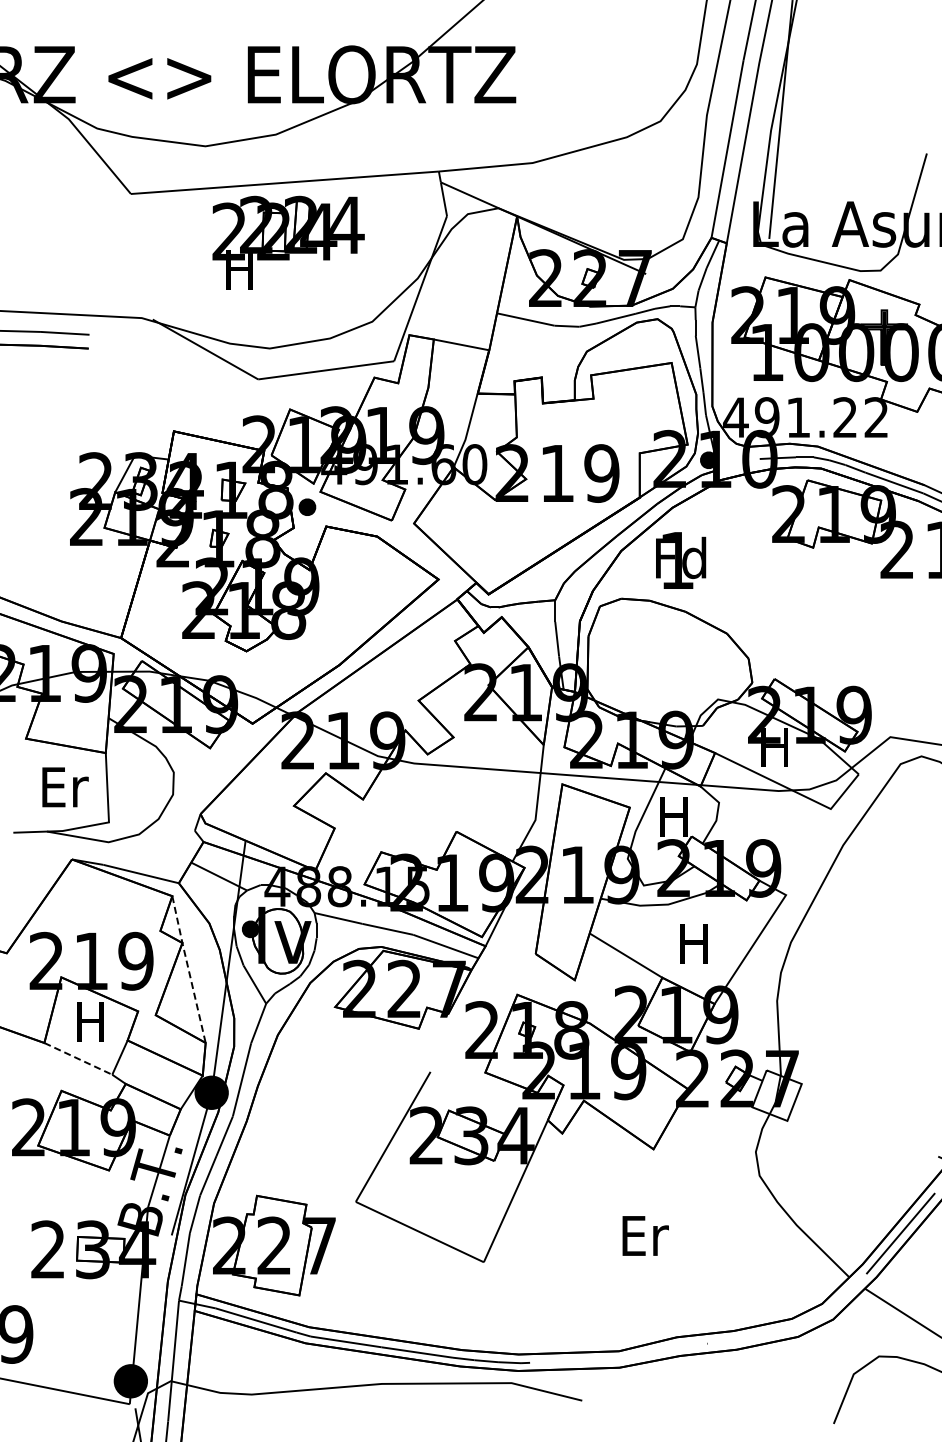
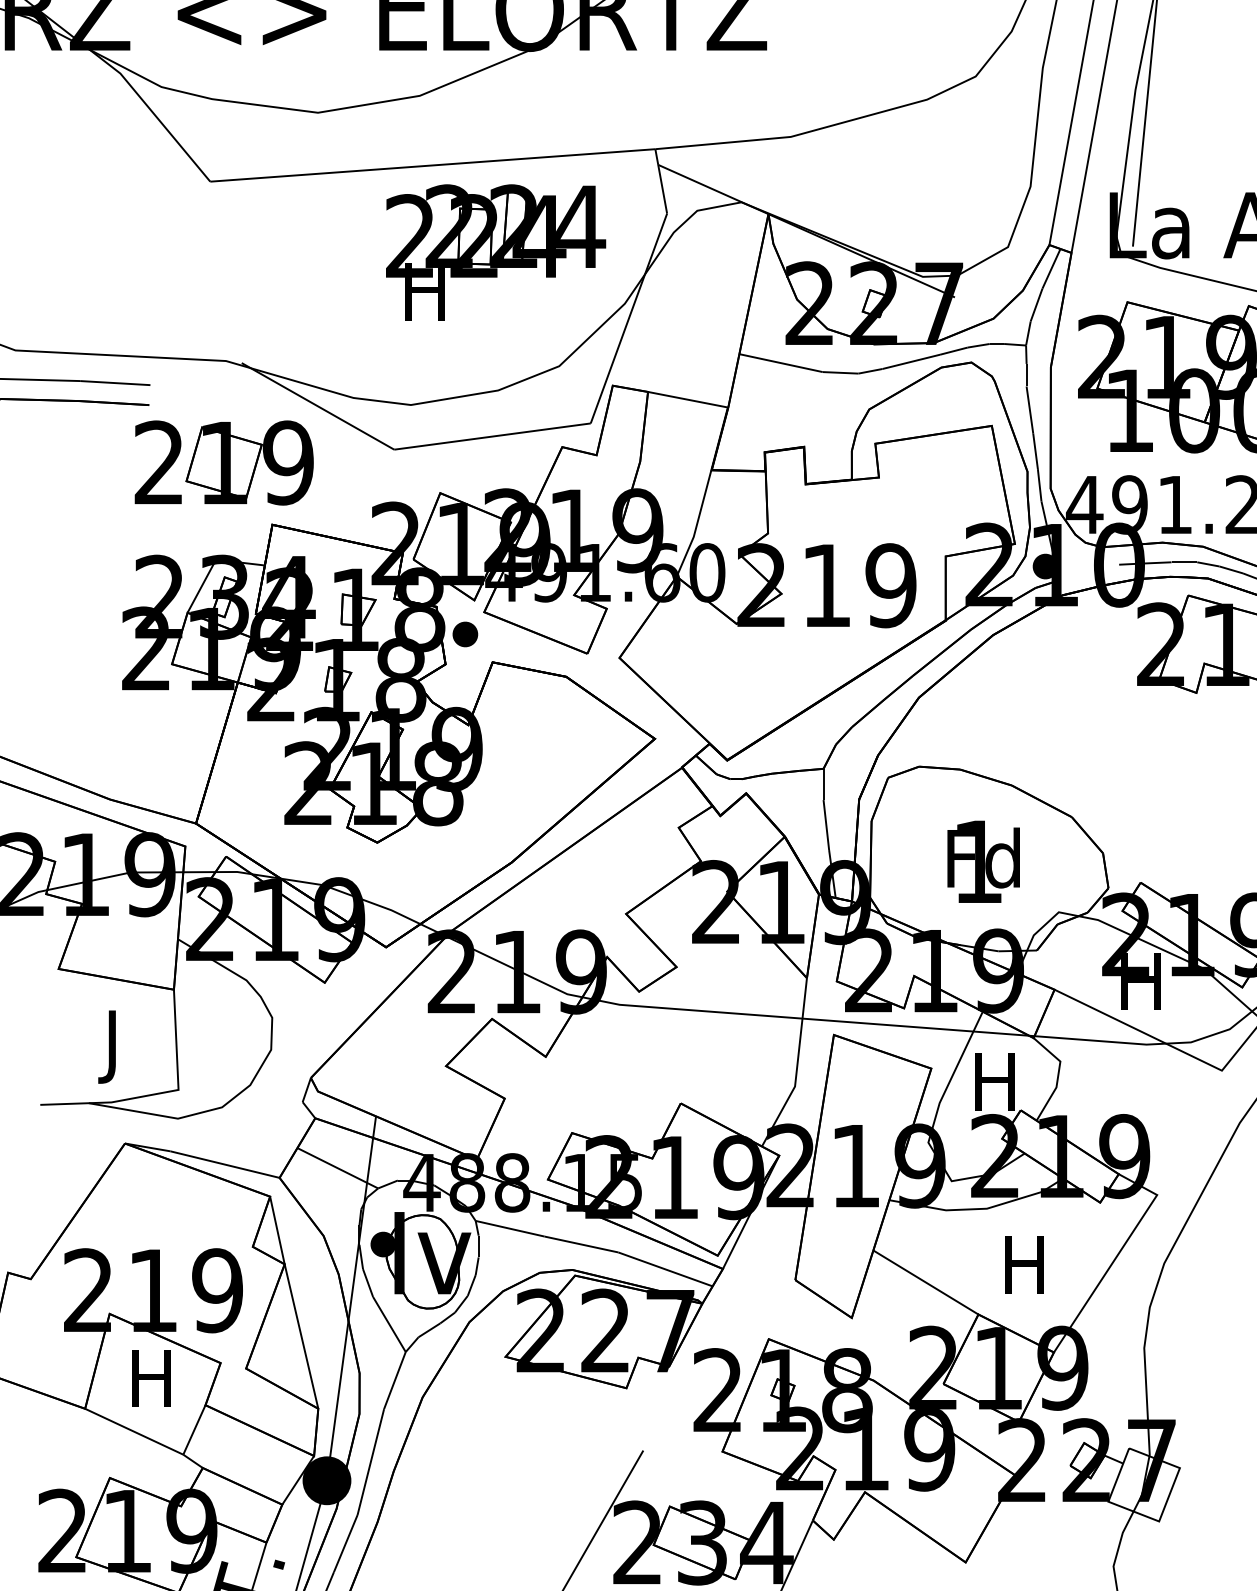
part: (288, 242) -> (495, 251), moved
part: (140, 388) -> (224, 462), added
text: (681, 560) -> (984, 861), moved
text: (65, 792) -> (115, 1046), Er -> J
line: (188, 969) -> (293, 1302), dashed -> solid
line: (78, 1059) -> (134, 1432), dashed -> solid

